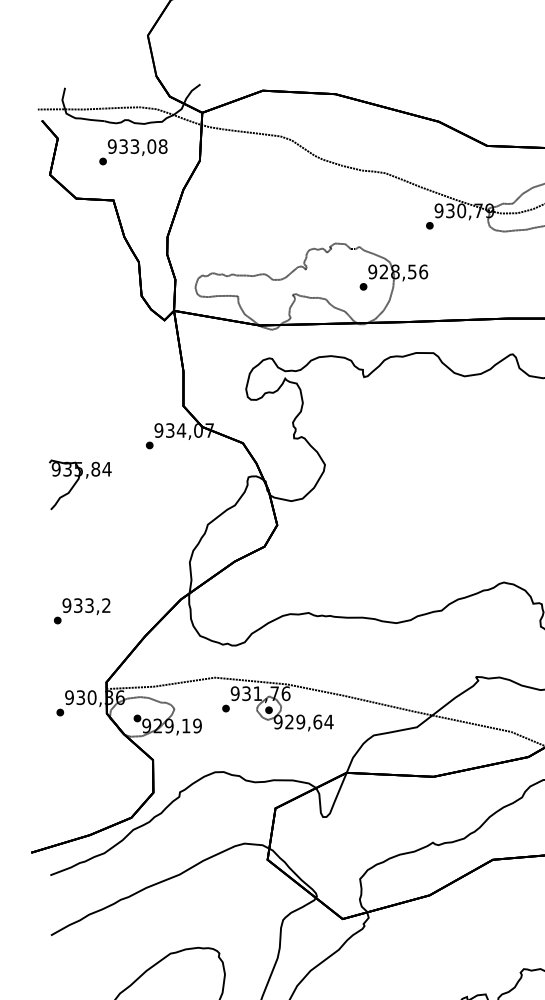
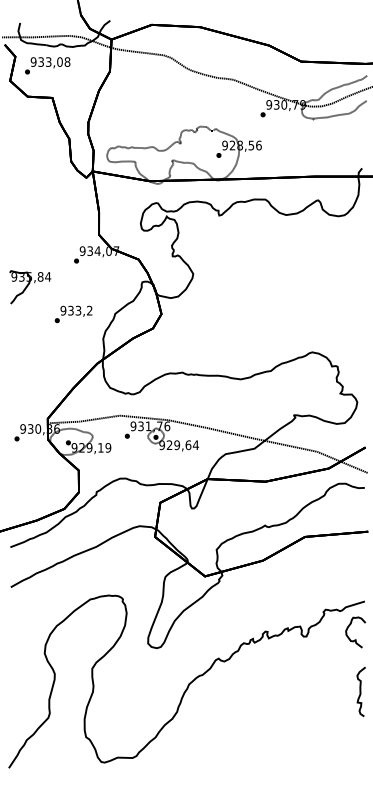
text: (133, 151) -> (47, 65), moved
text: (82, 611) -> (73, 314), moved

